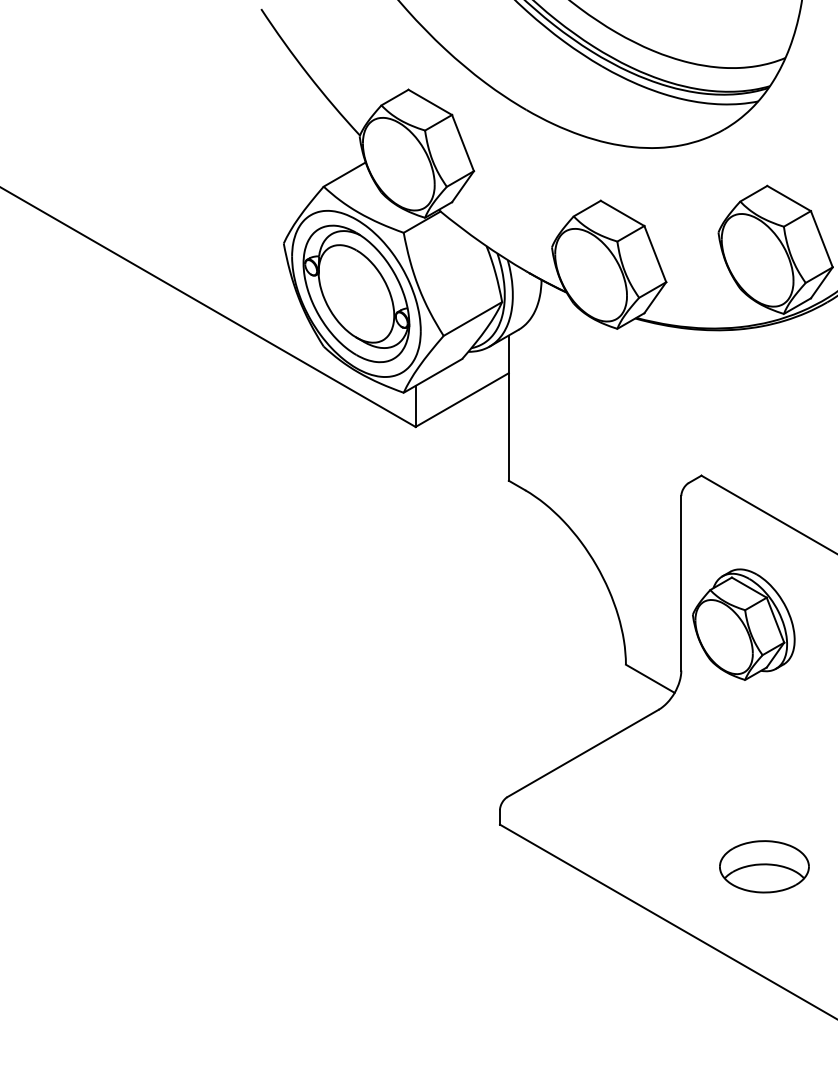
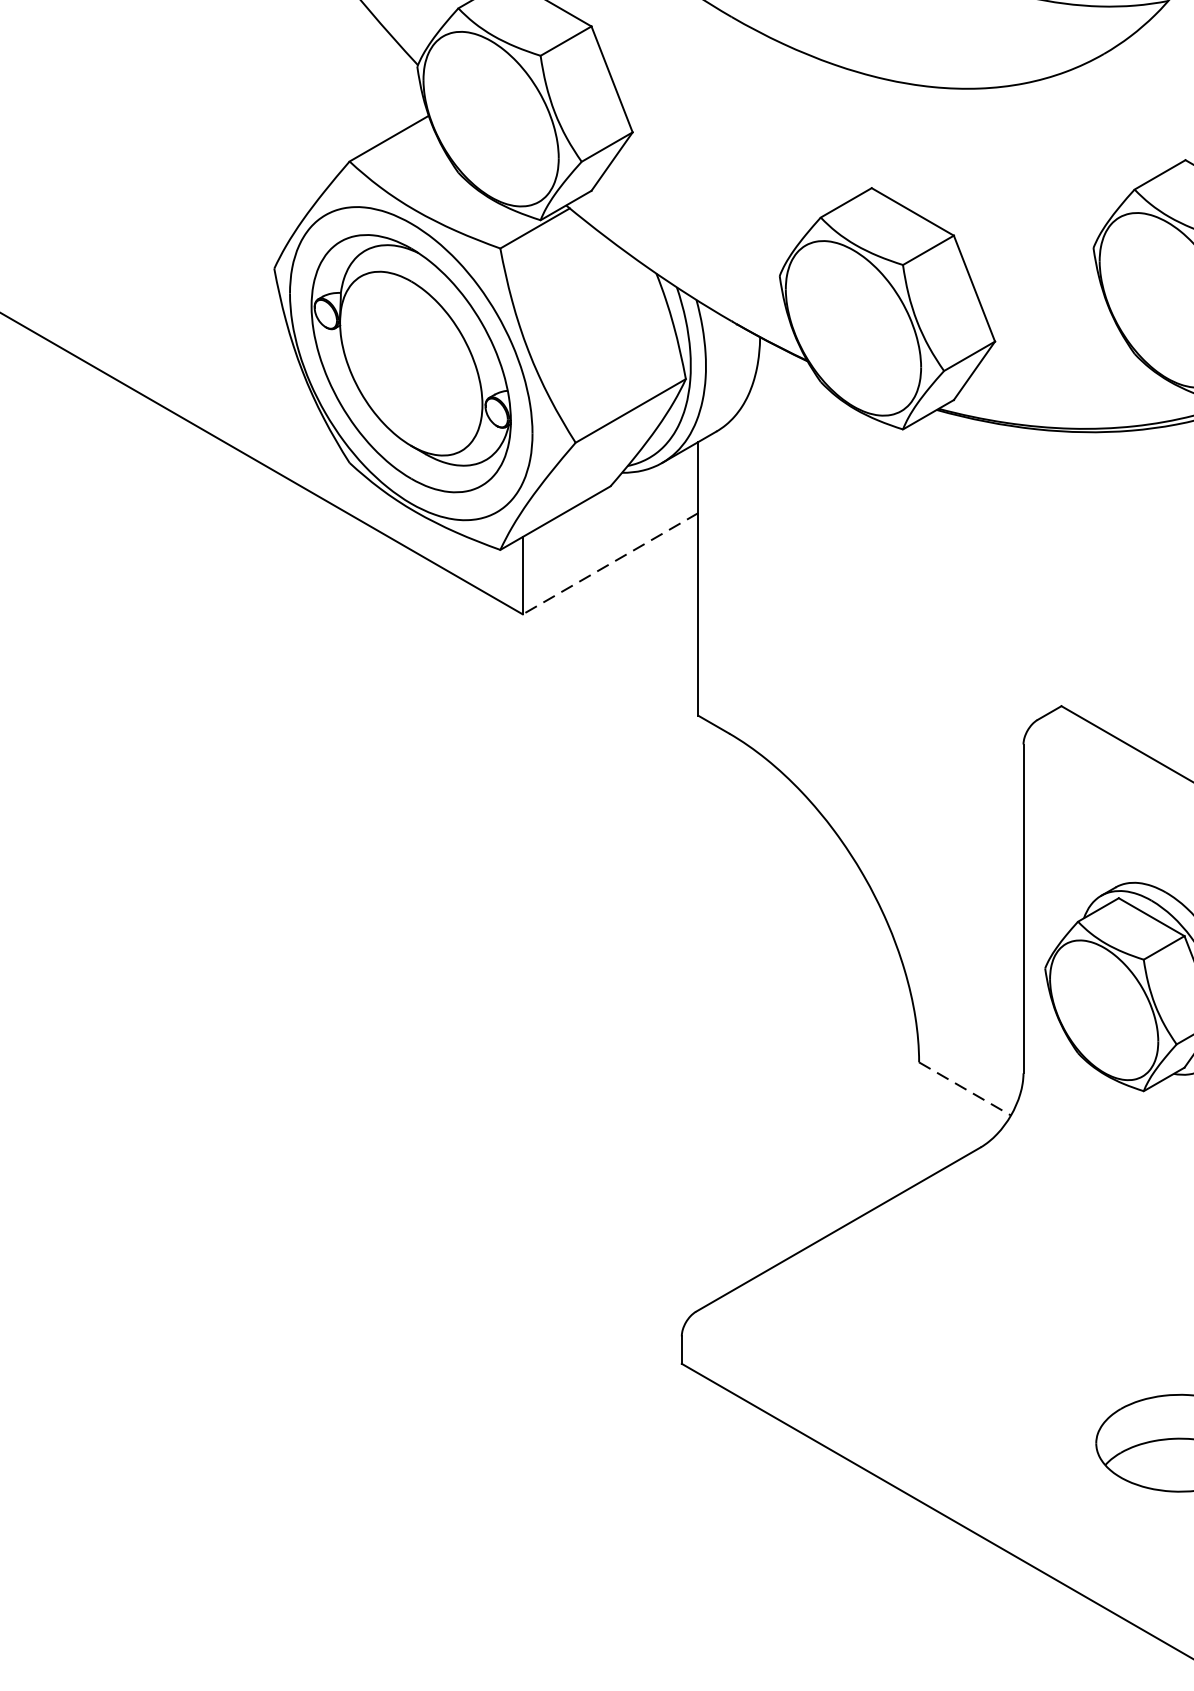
line: (462, 400) -> (611, 564), solid -> dashed
line: (650, 679) -> (965, 1090), solid -> dashed

